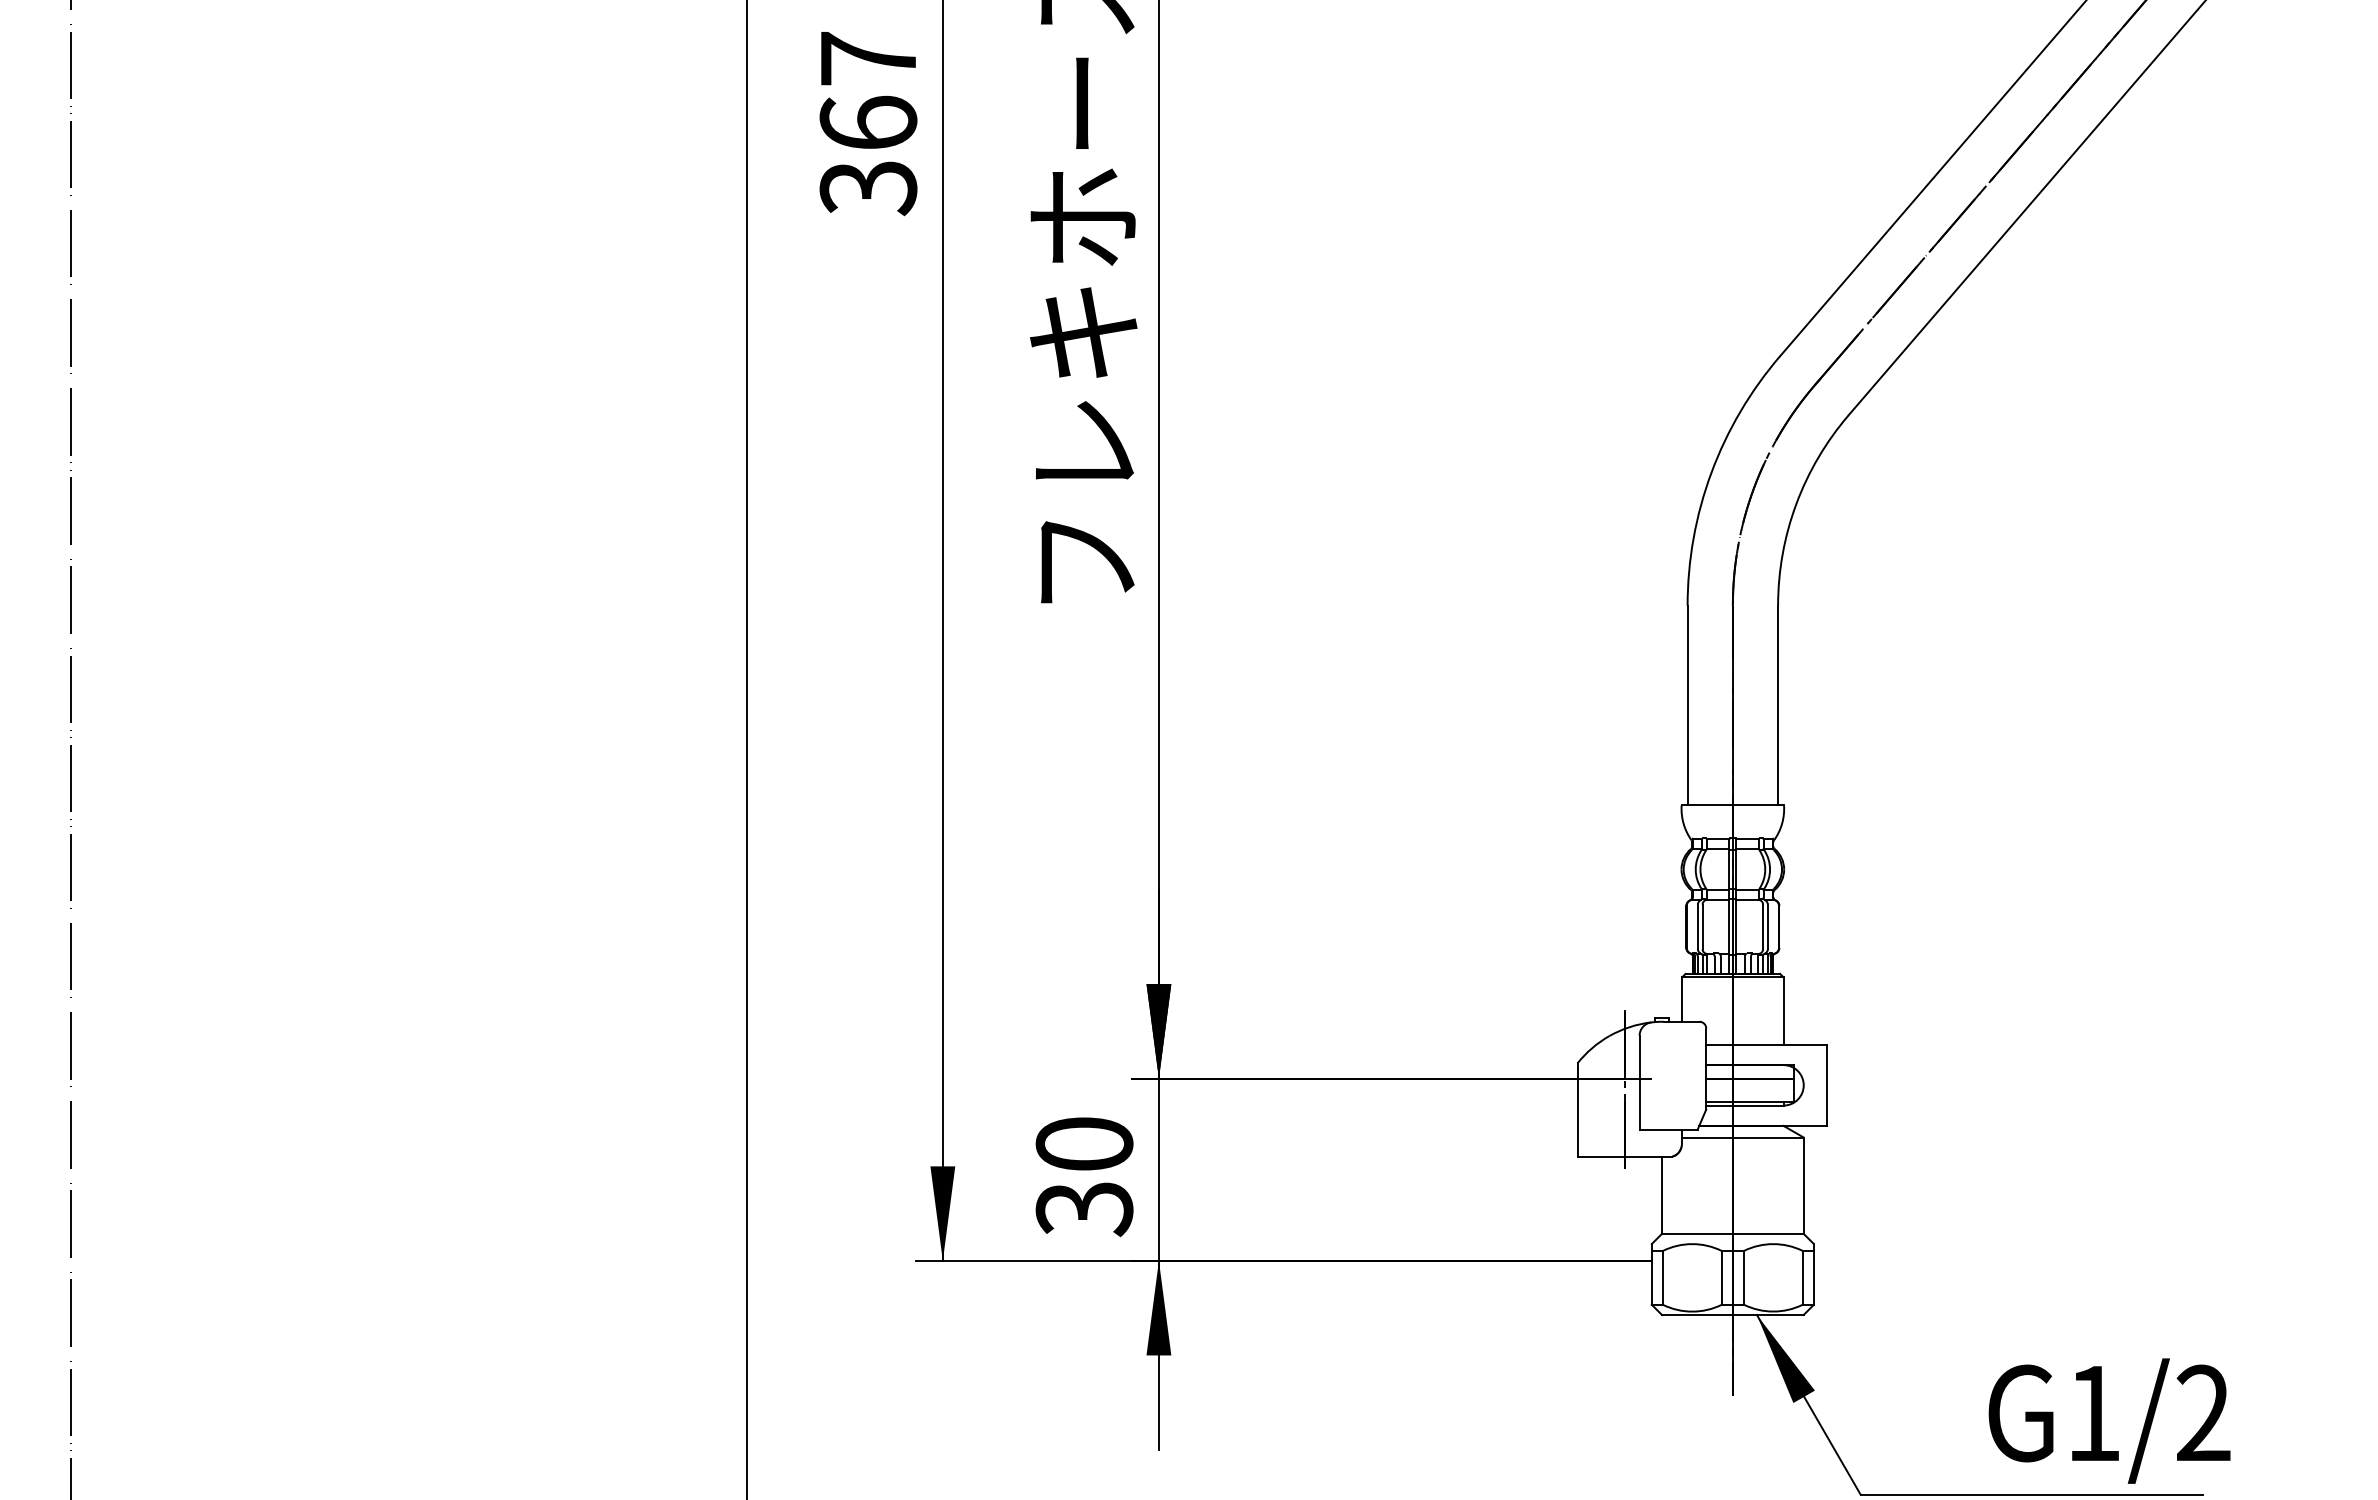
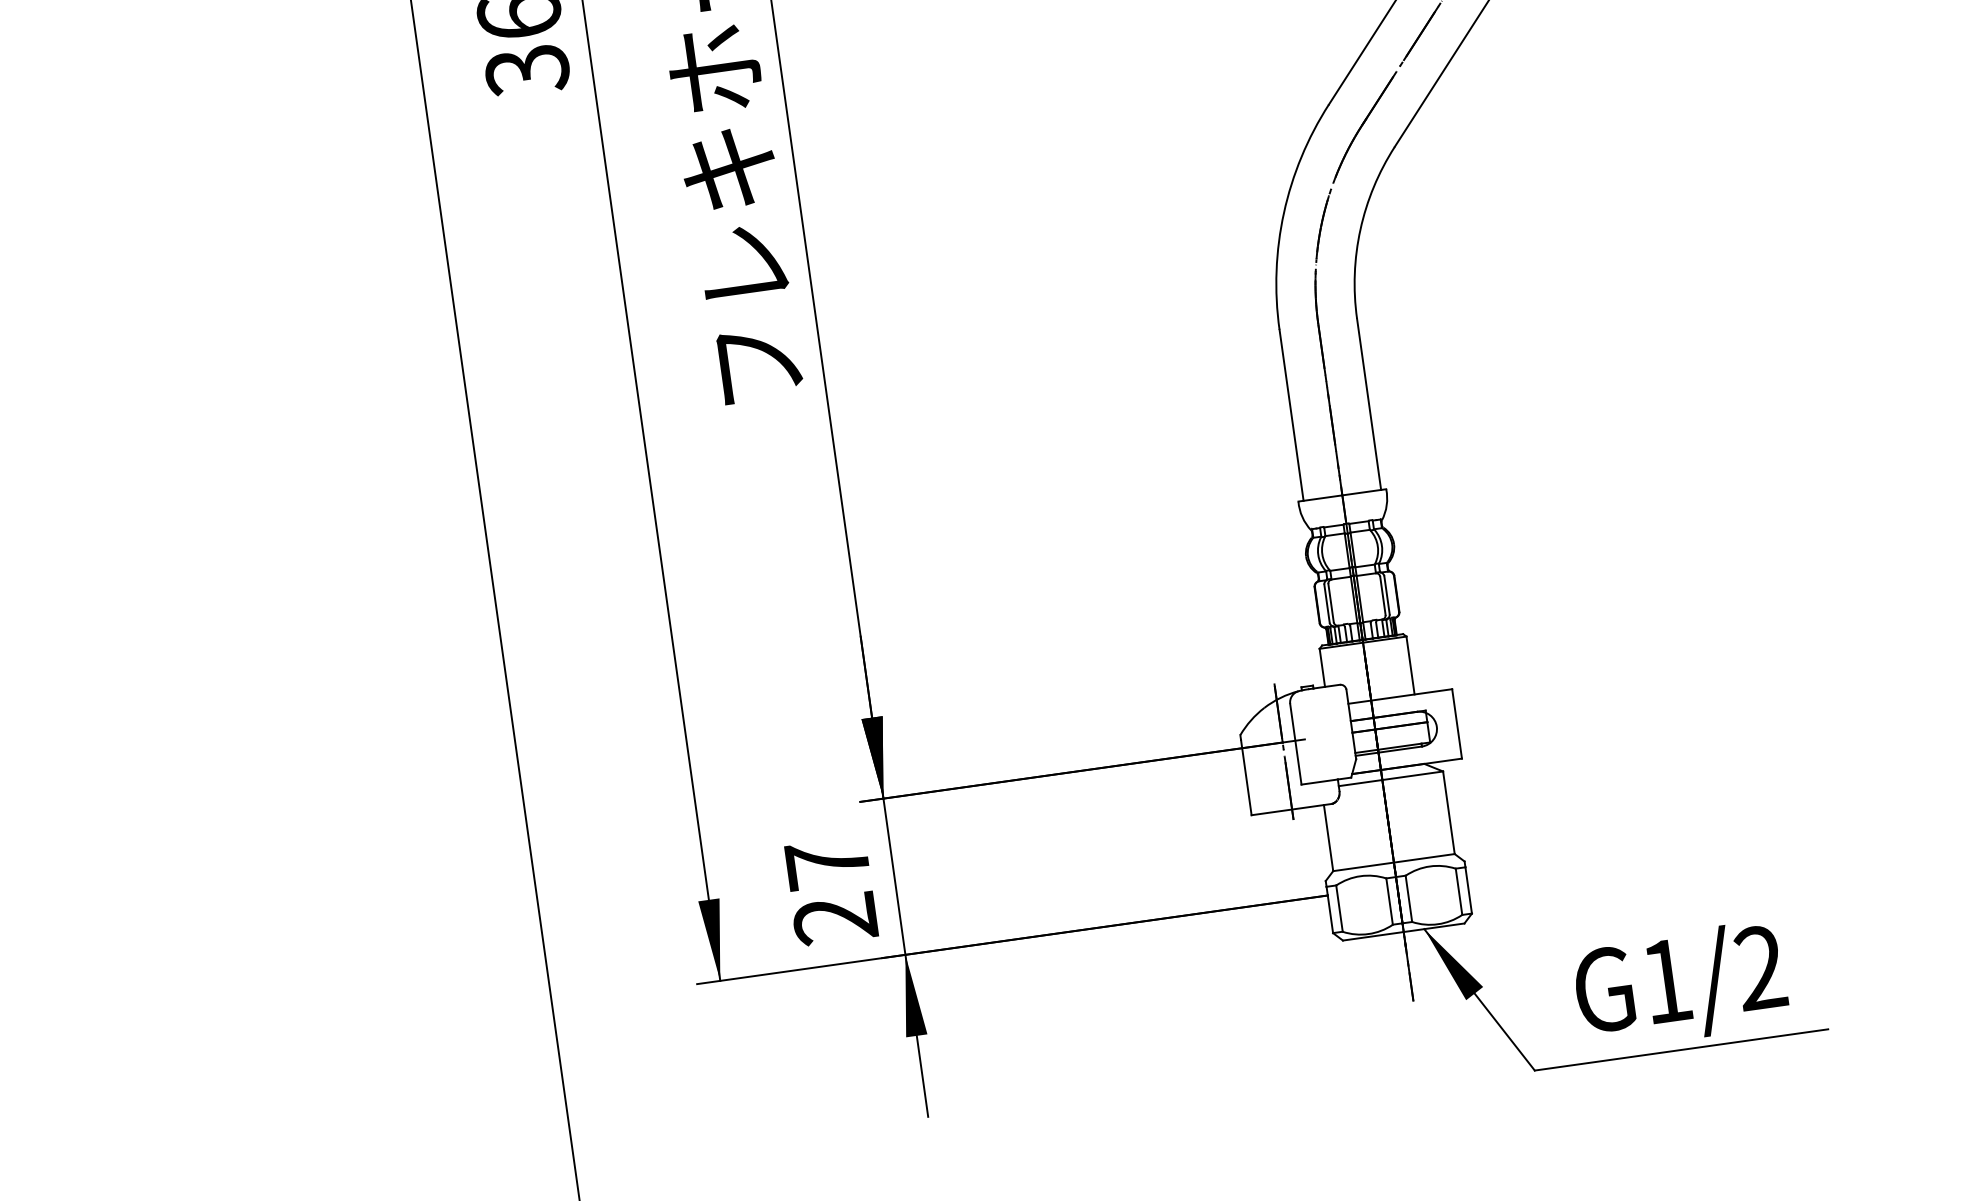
text: (1084, 1177) -> (831, 892), 30 -> 27
text: (2109, 1420) -> (1680, 985), moved

